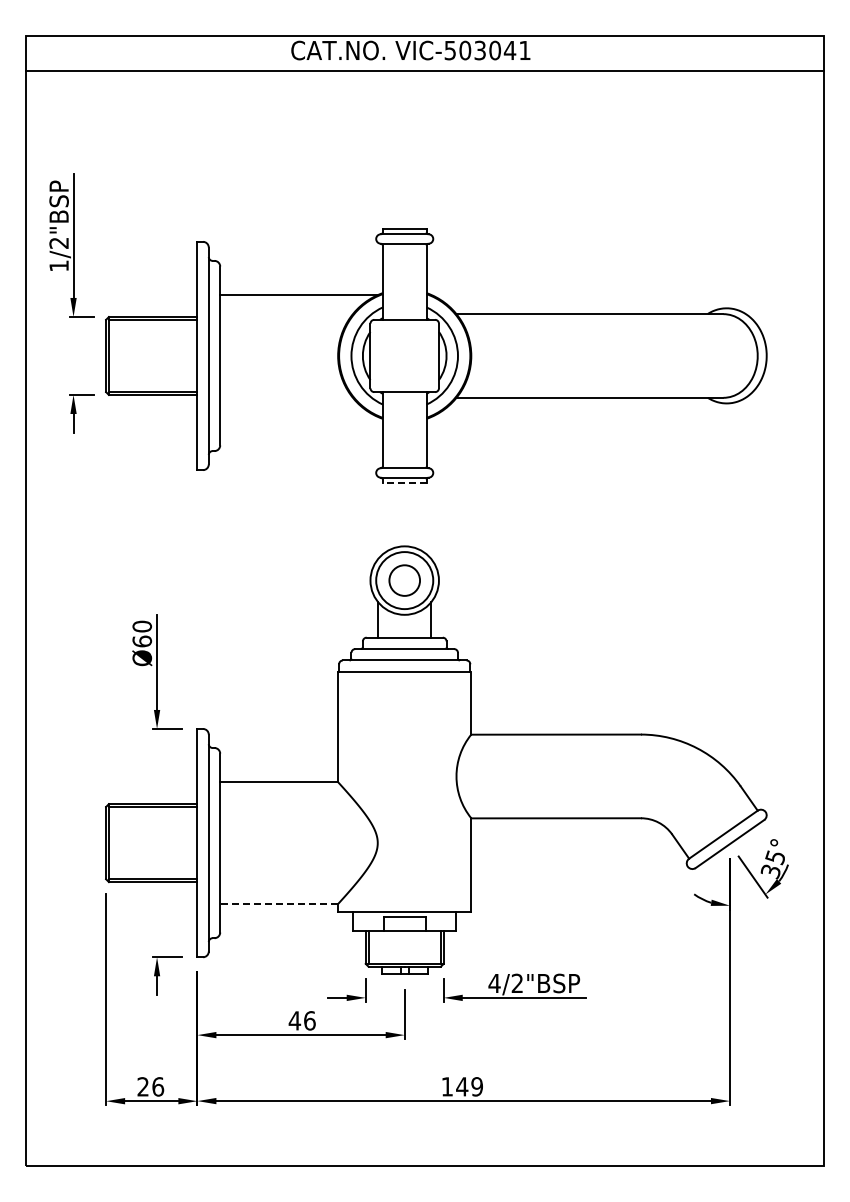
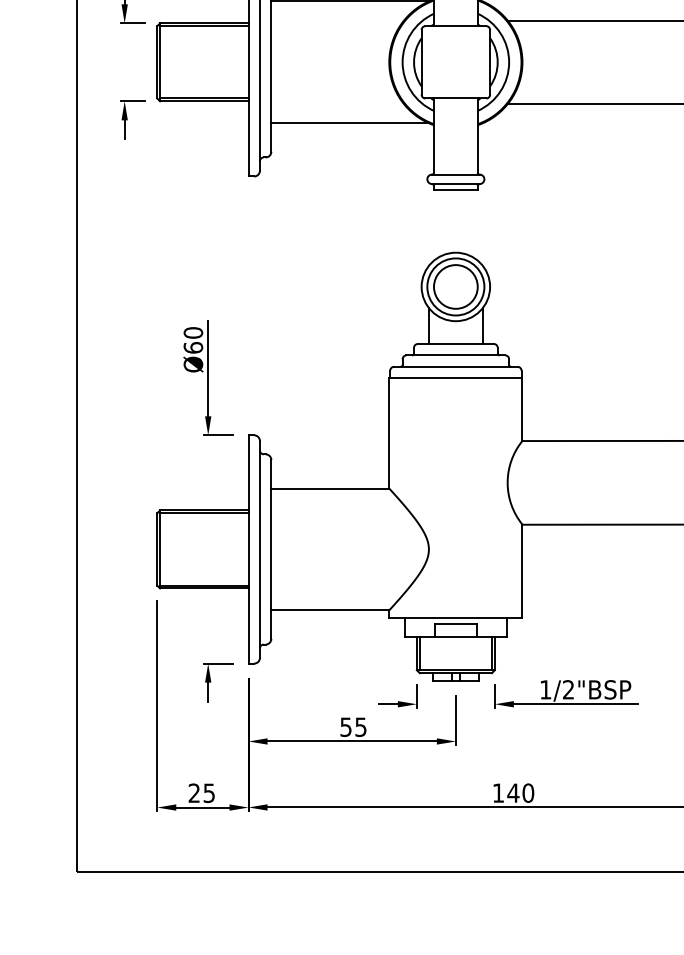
line: (298, 416) -> (349, 122), added
line: (404, 483) -> (455, 189), dashed -> solid
circle: (404, 580) -> (455, 286), size x1.43
line: (279, 903) -> (330, 609), dashed -> solid
text: (494, 983) -> (545, 689), 4/2"BSP -> 1/2"BSP
text: (301, 1020) -> (352, 726), 46 -> 55
text: (158, 1086) -> (209, 792), 26 -> 25
text: (477, 1086) -> (528, 792), 149 -> 140

